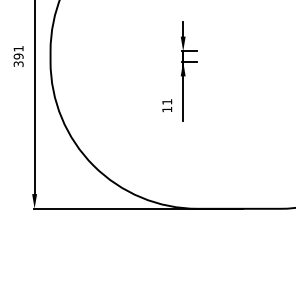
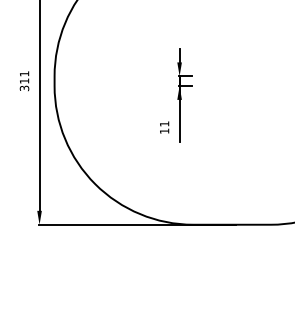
text: (18, 55) -> (24, 80), 391 -> 311

